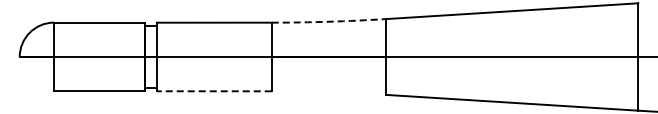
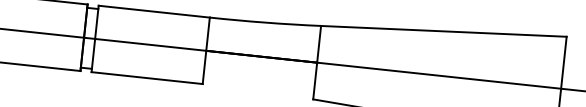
arc: (329, 21) -> (265, 22), dashed -> solid
line: (213, 91) -> (146, 78), dashed -> solid

